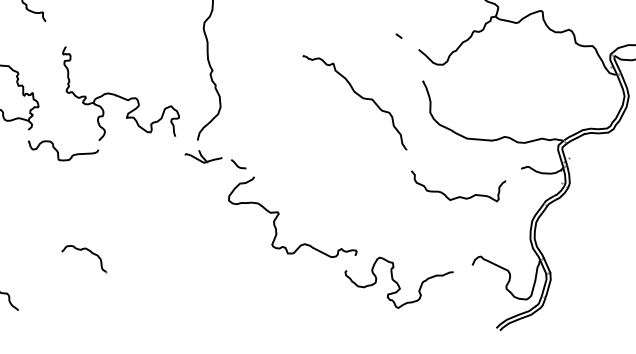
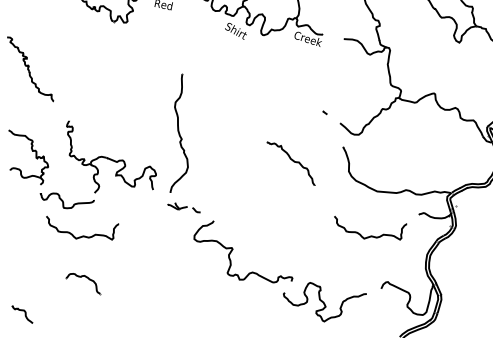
part: (354, 102) -> (290, 163), size x0.6
part: (214, 159) -> (183, 207), size x0.7
curve: (83, 195) -> (82, 235), added

